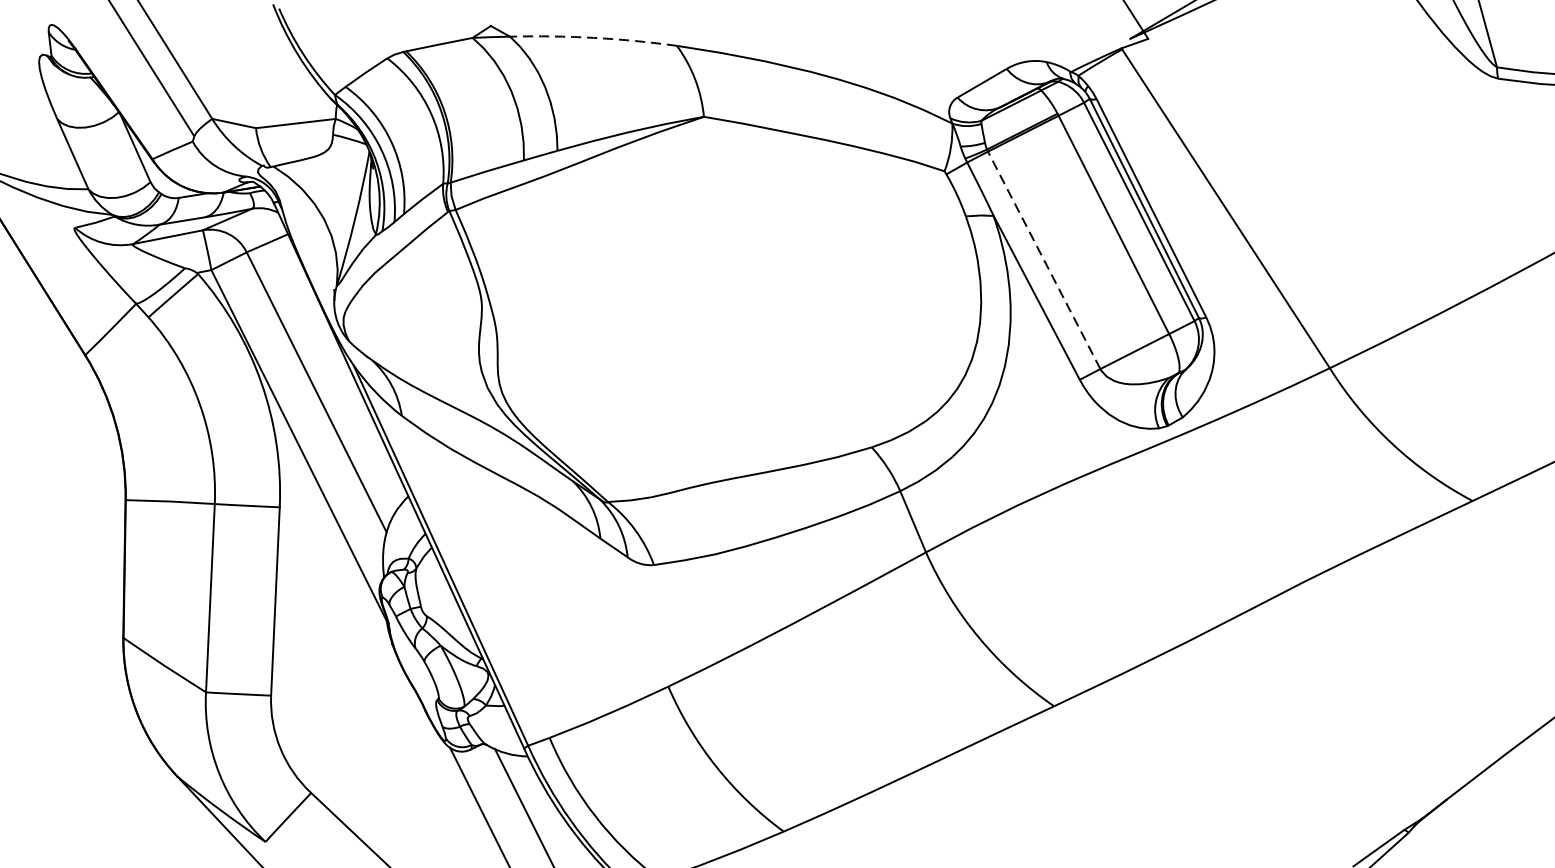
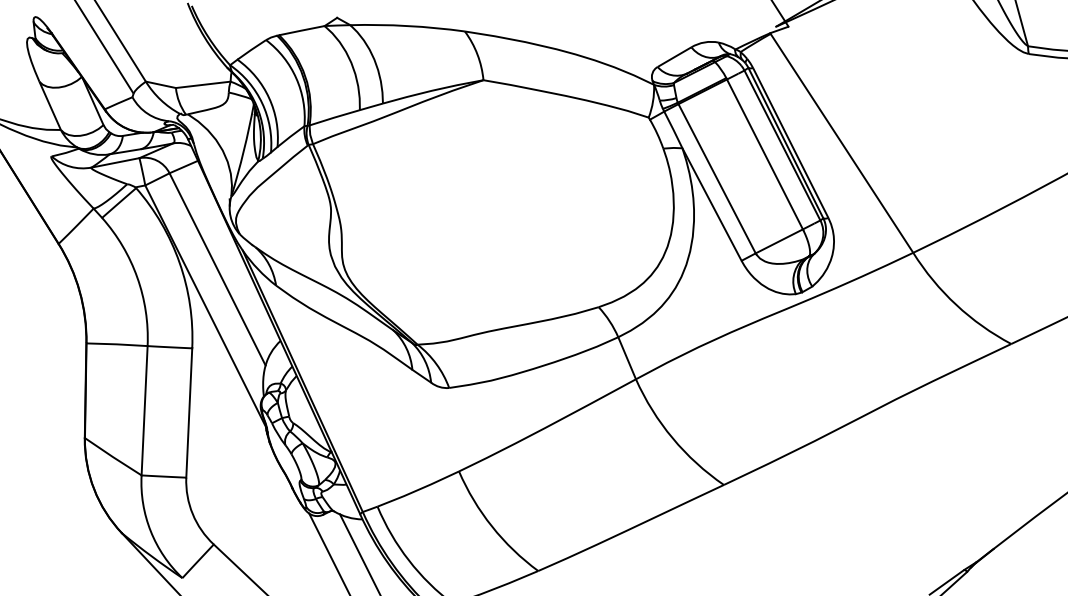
arc: (593, 38) -> (407, 26), dashed -> solid
line: (1043, 259) -> (716, 178), dashed -> solid

